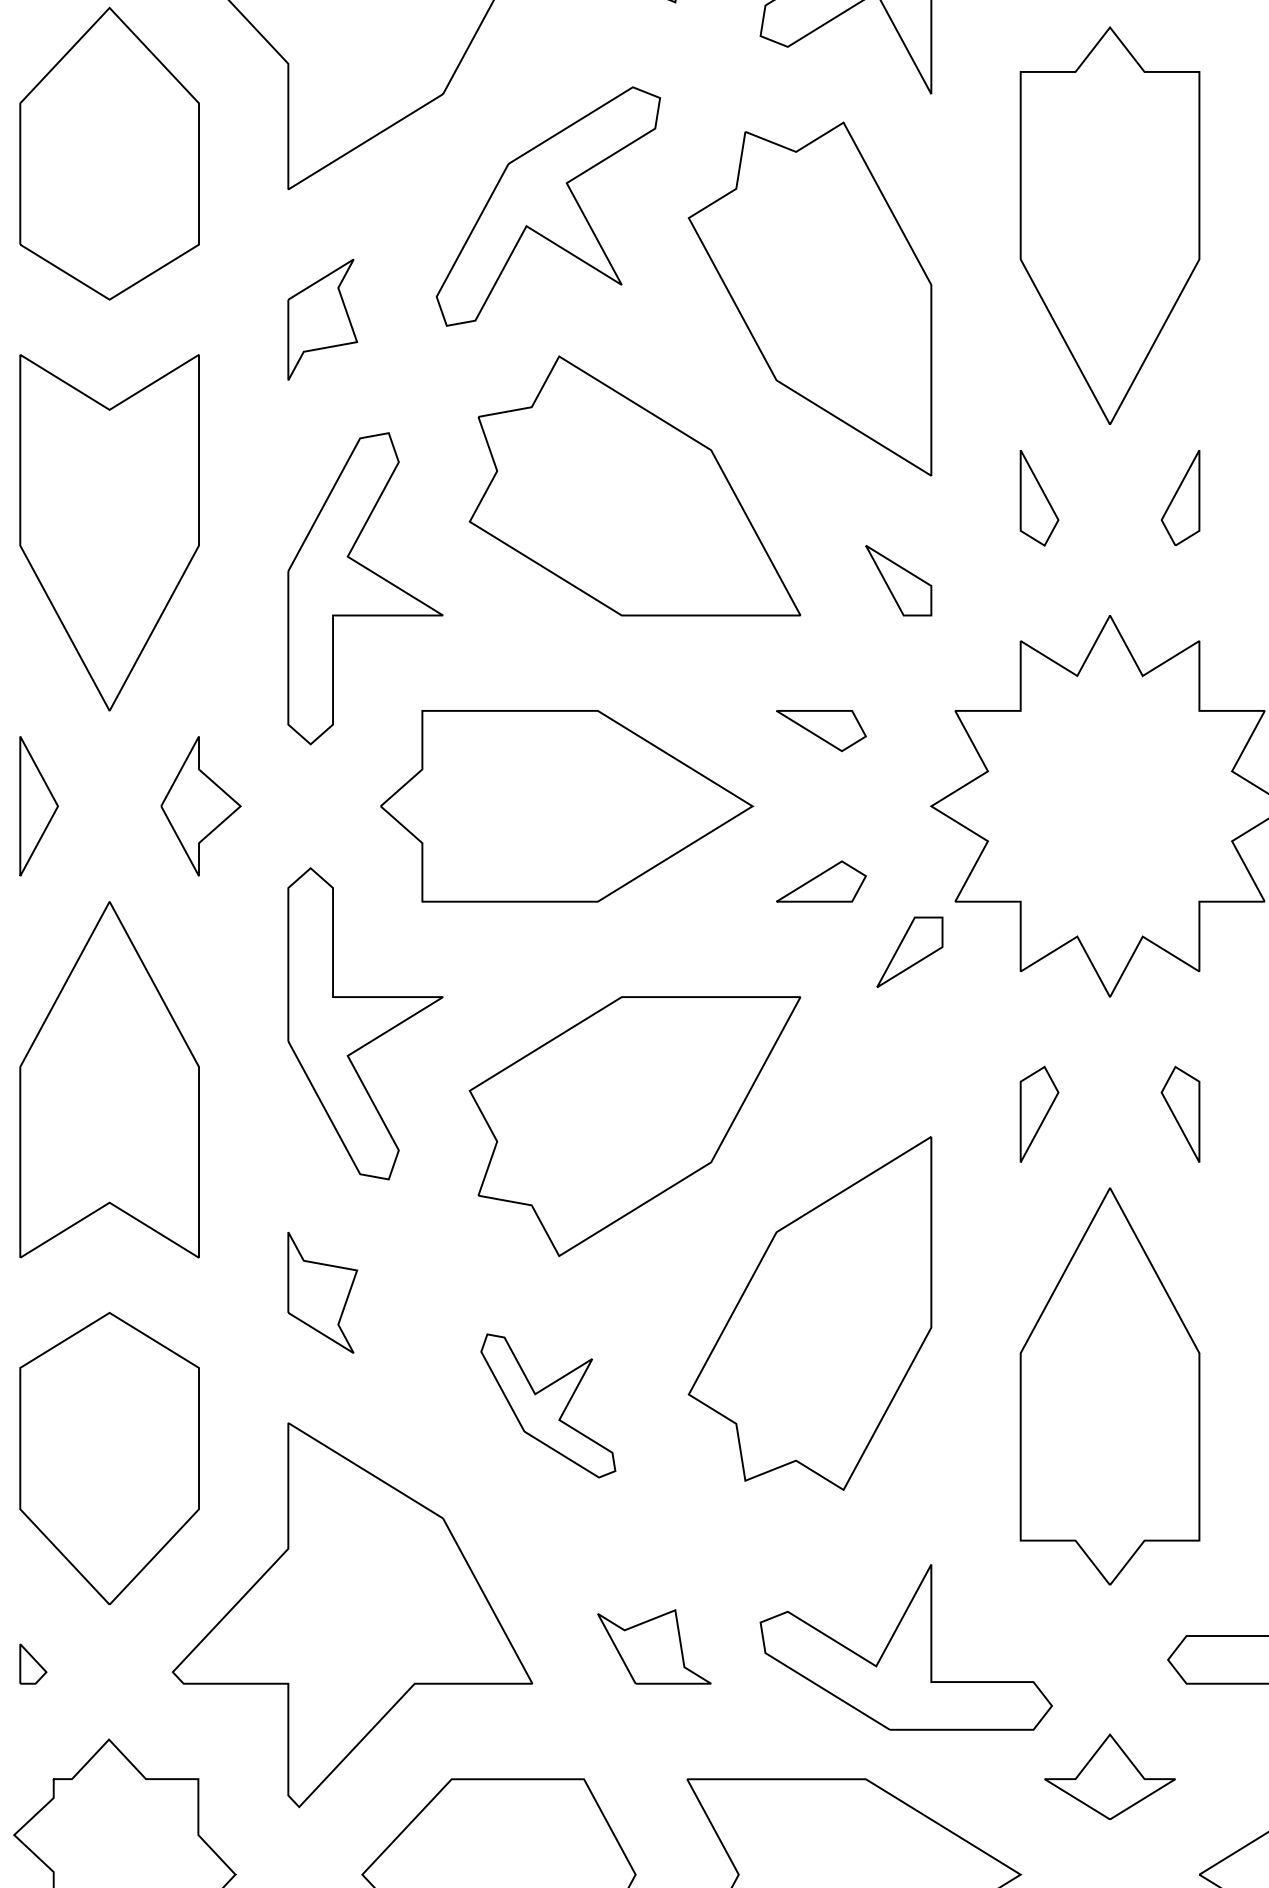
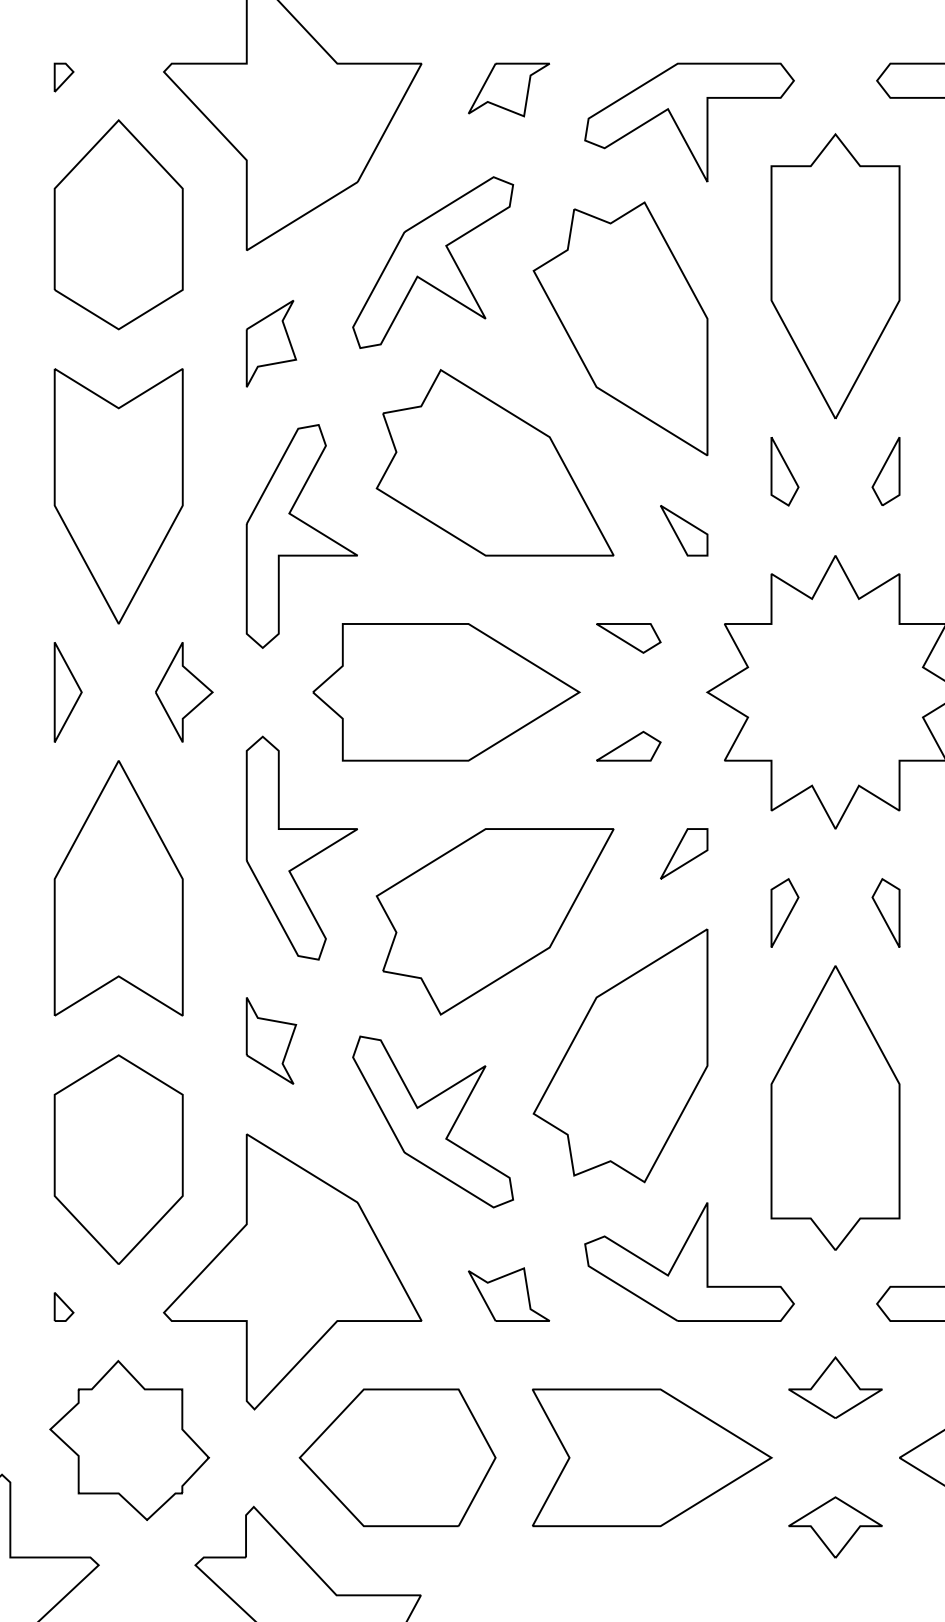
part: (910, 951) -> (684, 853), moved
part: (547, 1405) -> (432, 1121), size x1.67
part: (906, 1646) -> (689, 1261), moved

